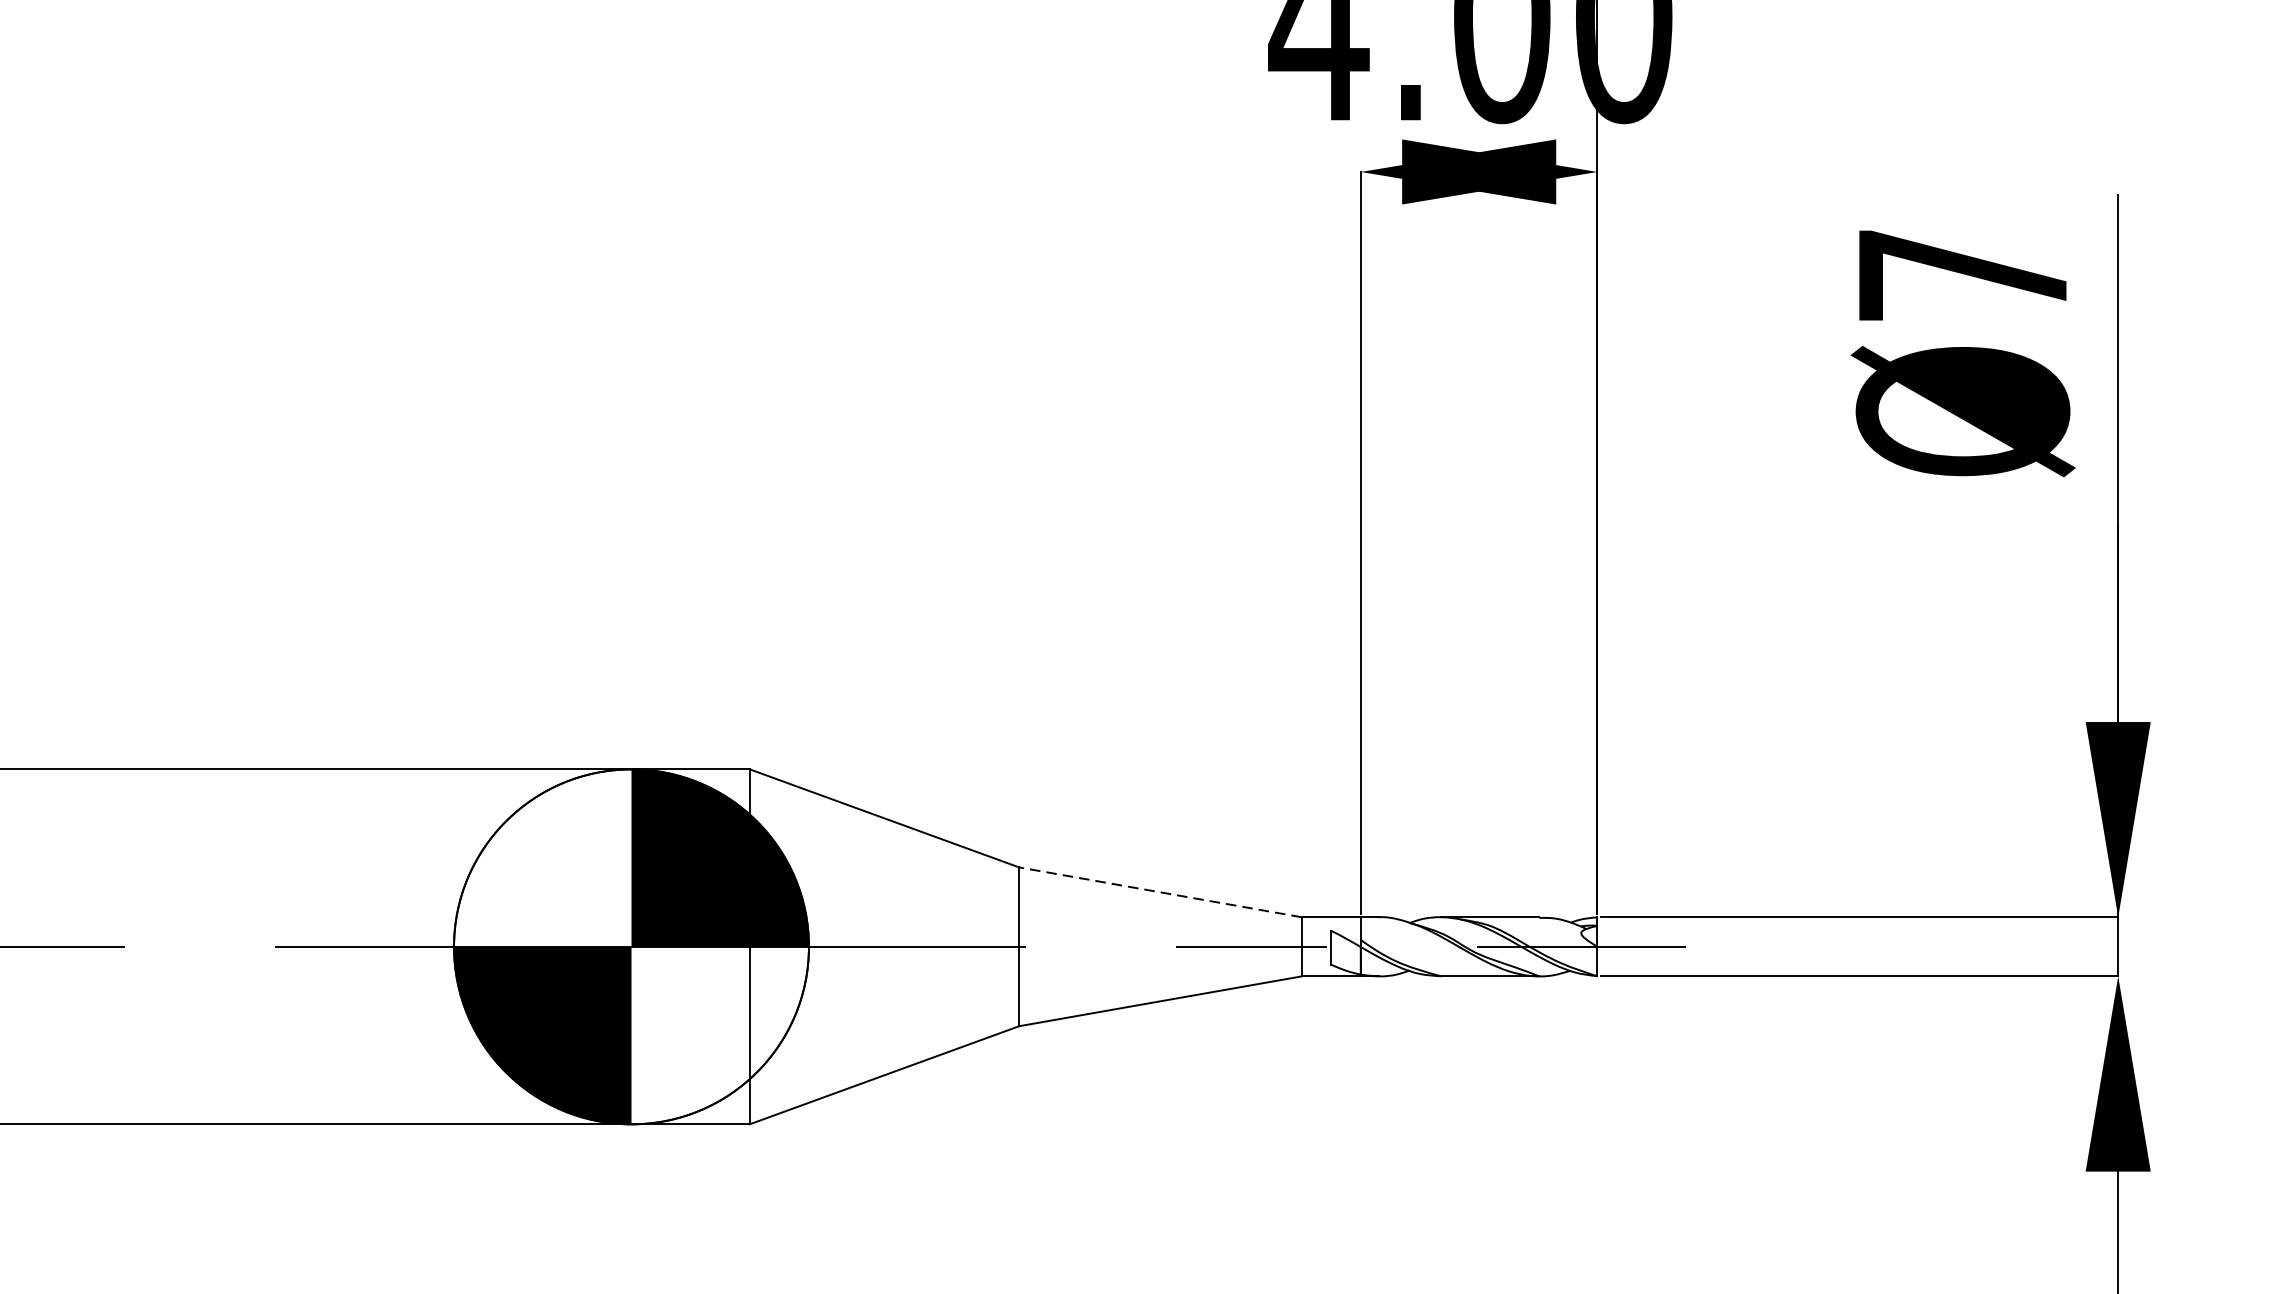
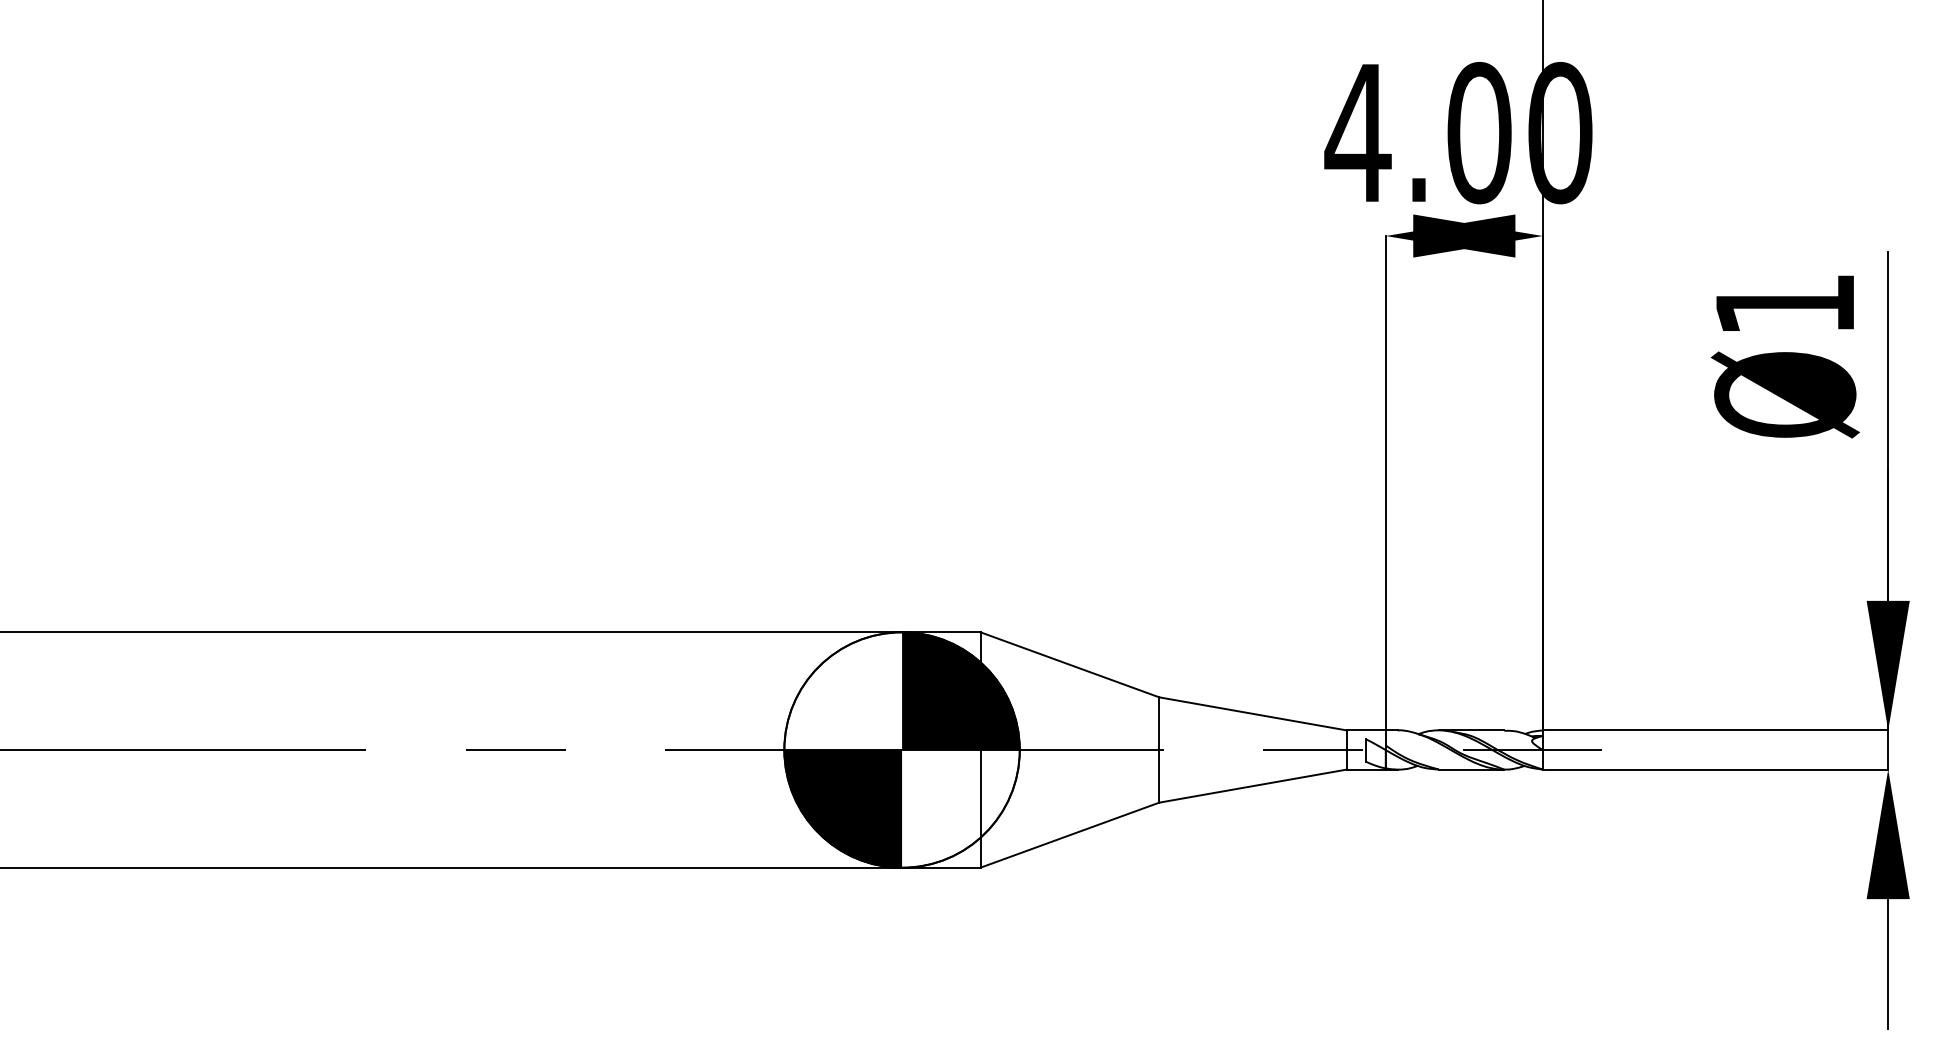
text: (1961, 275) -> (1784, 304), Ø7 -> Ø1
line: (1159, 891) -> (1252, 713), dashed -> solid

